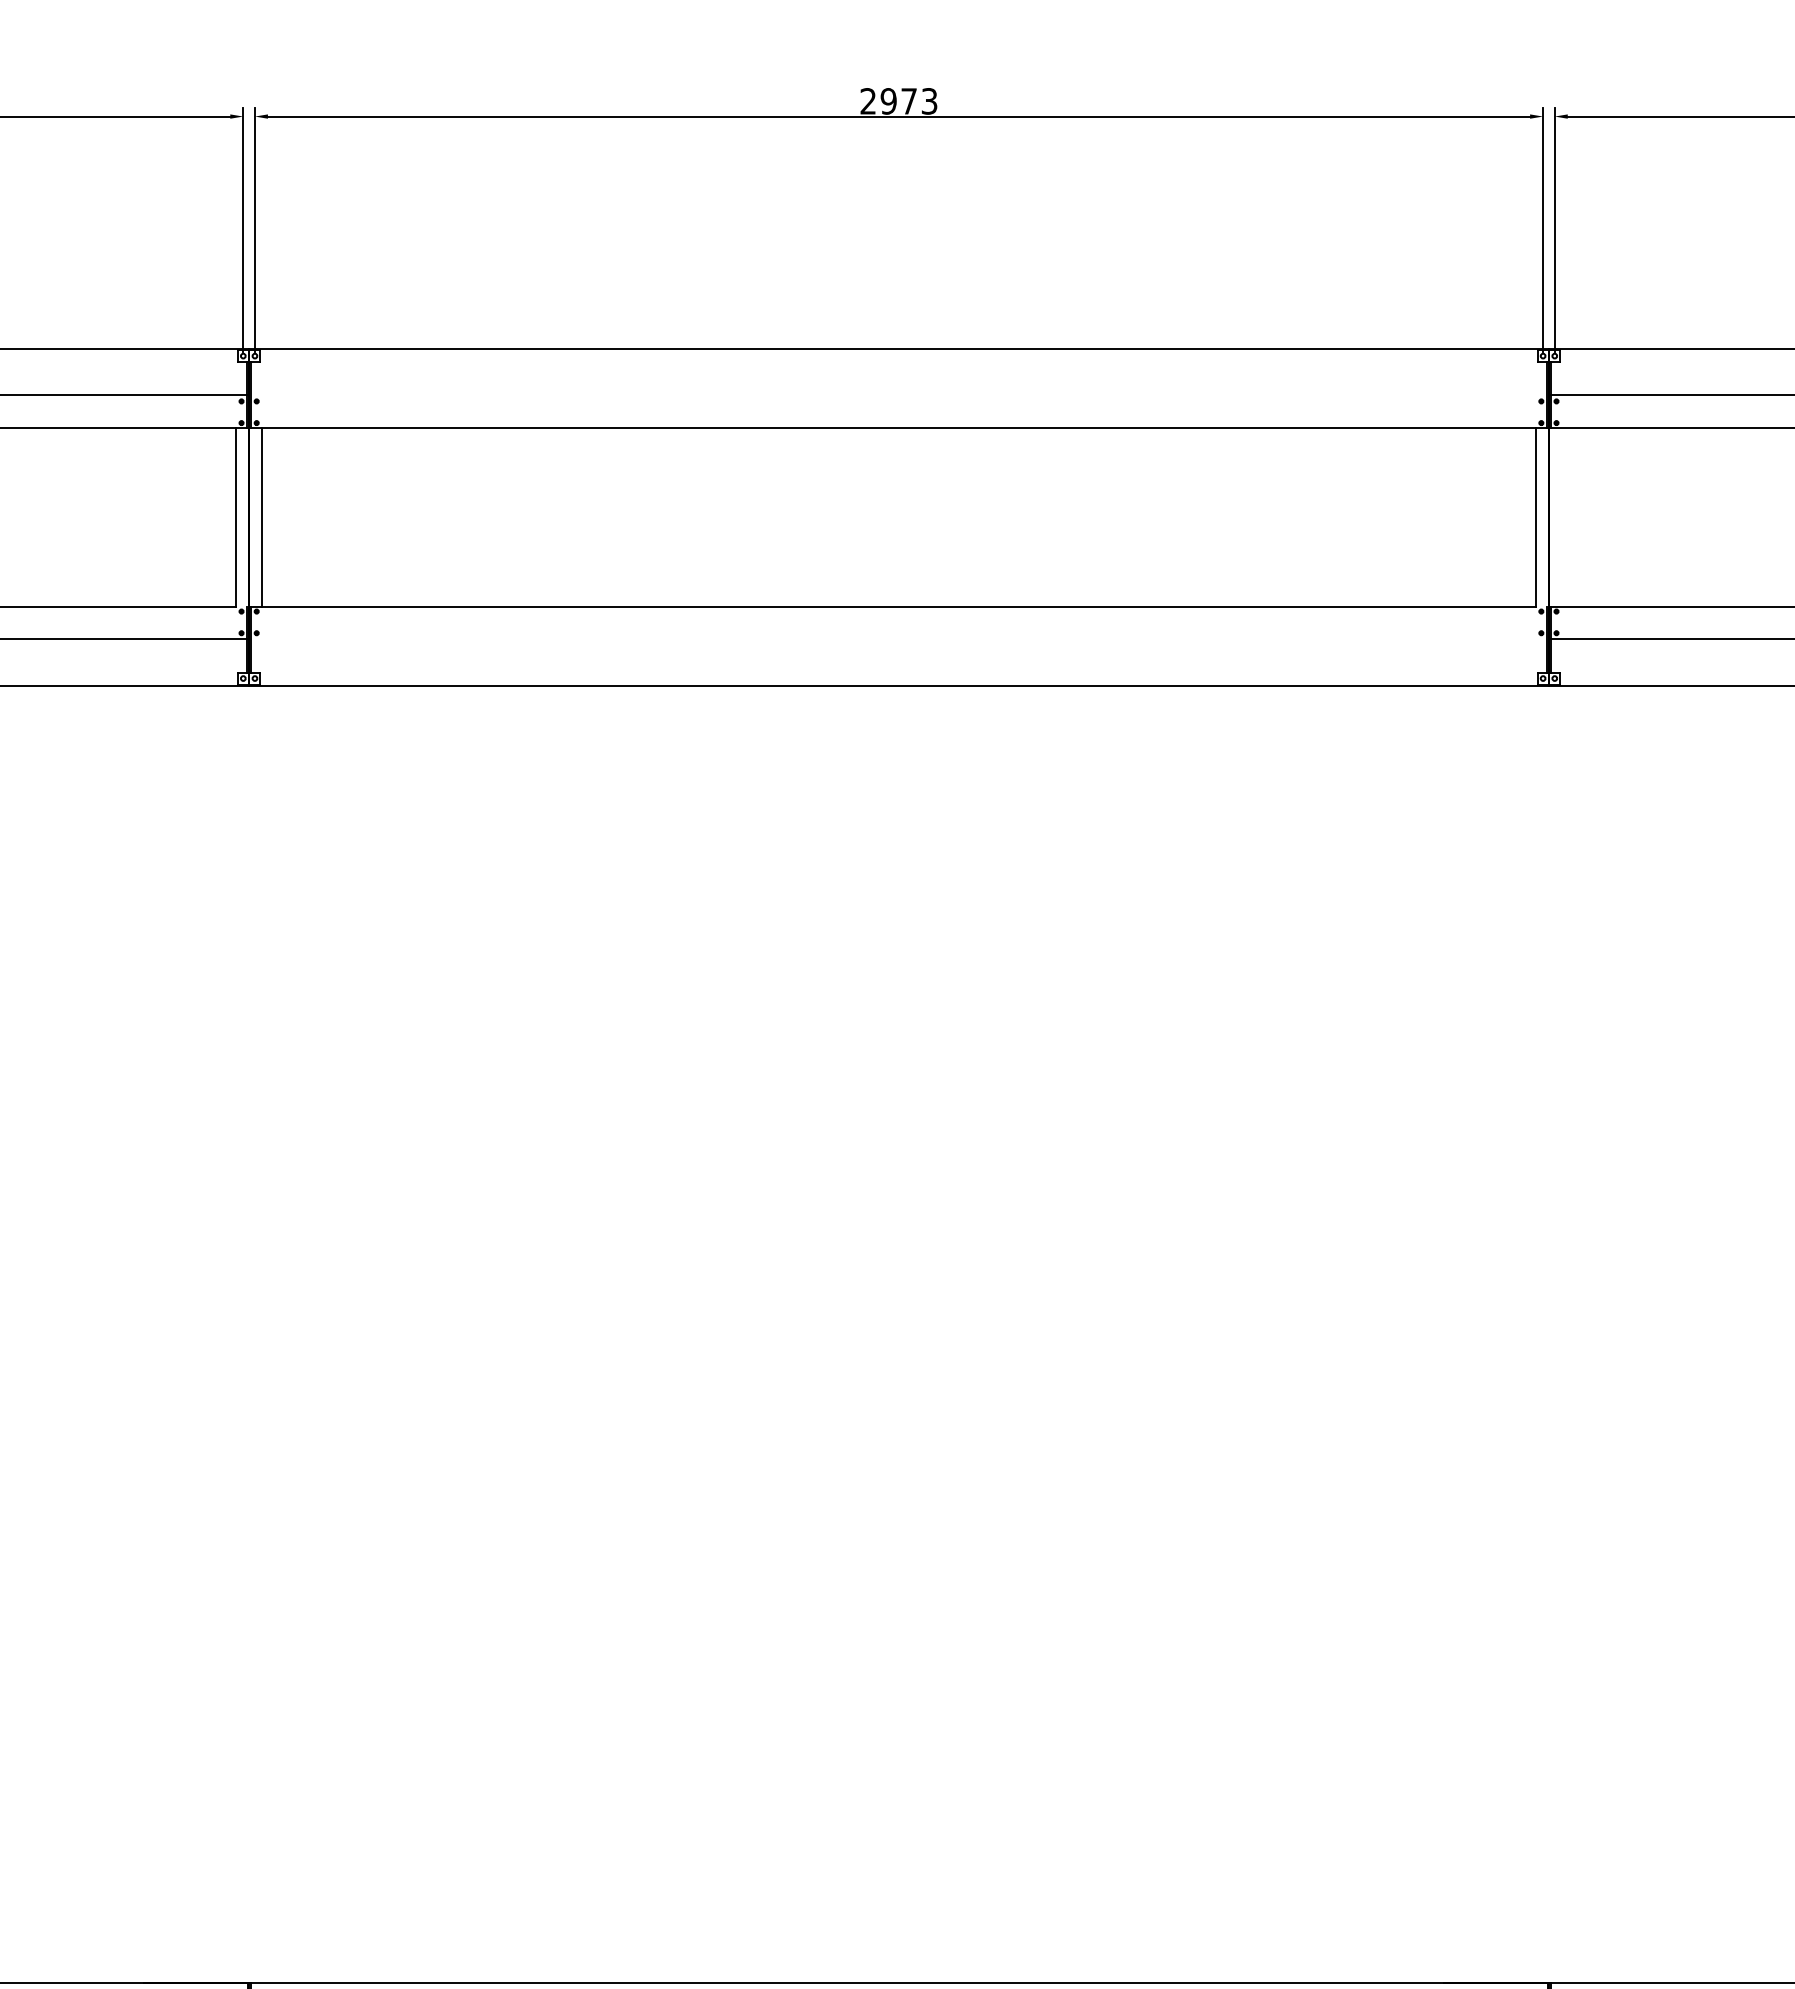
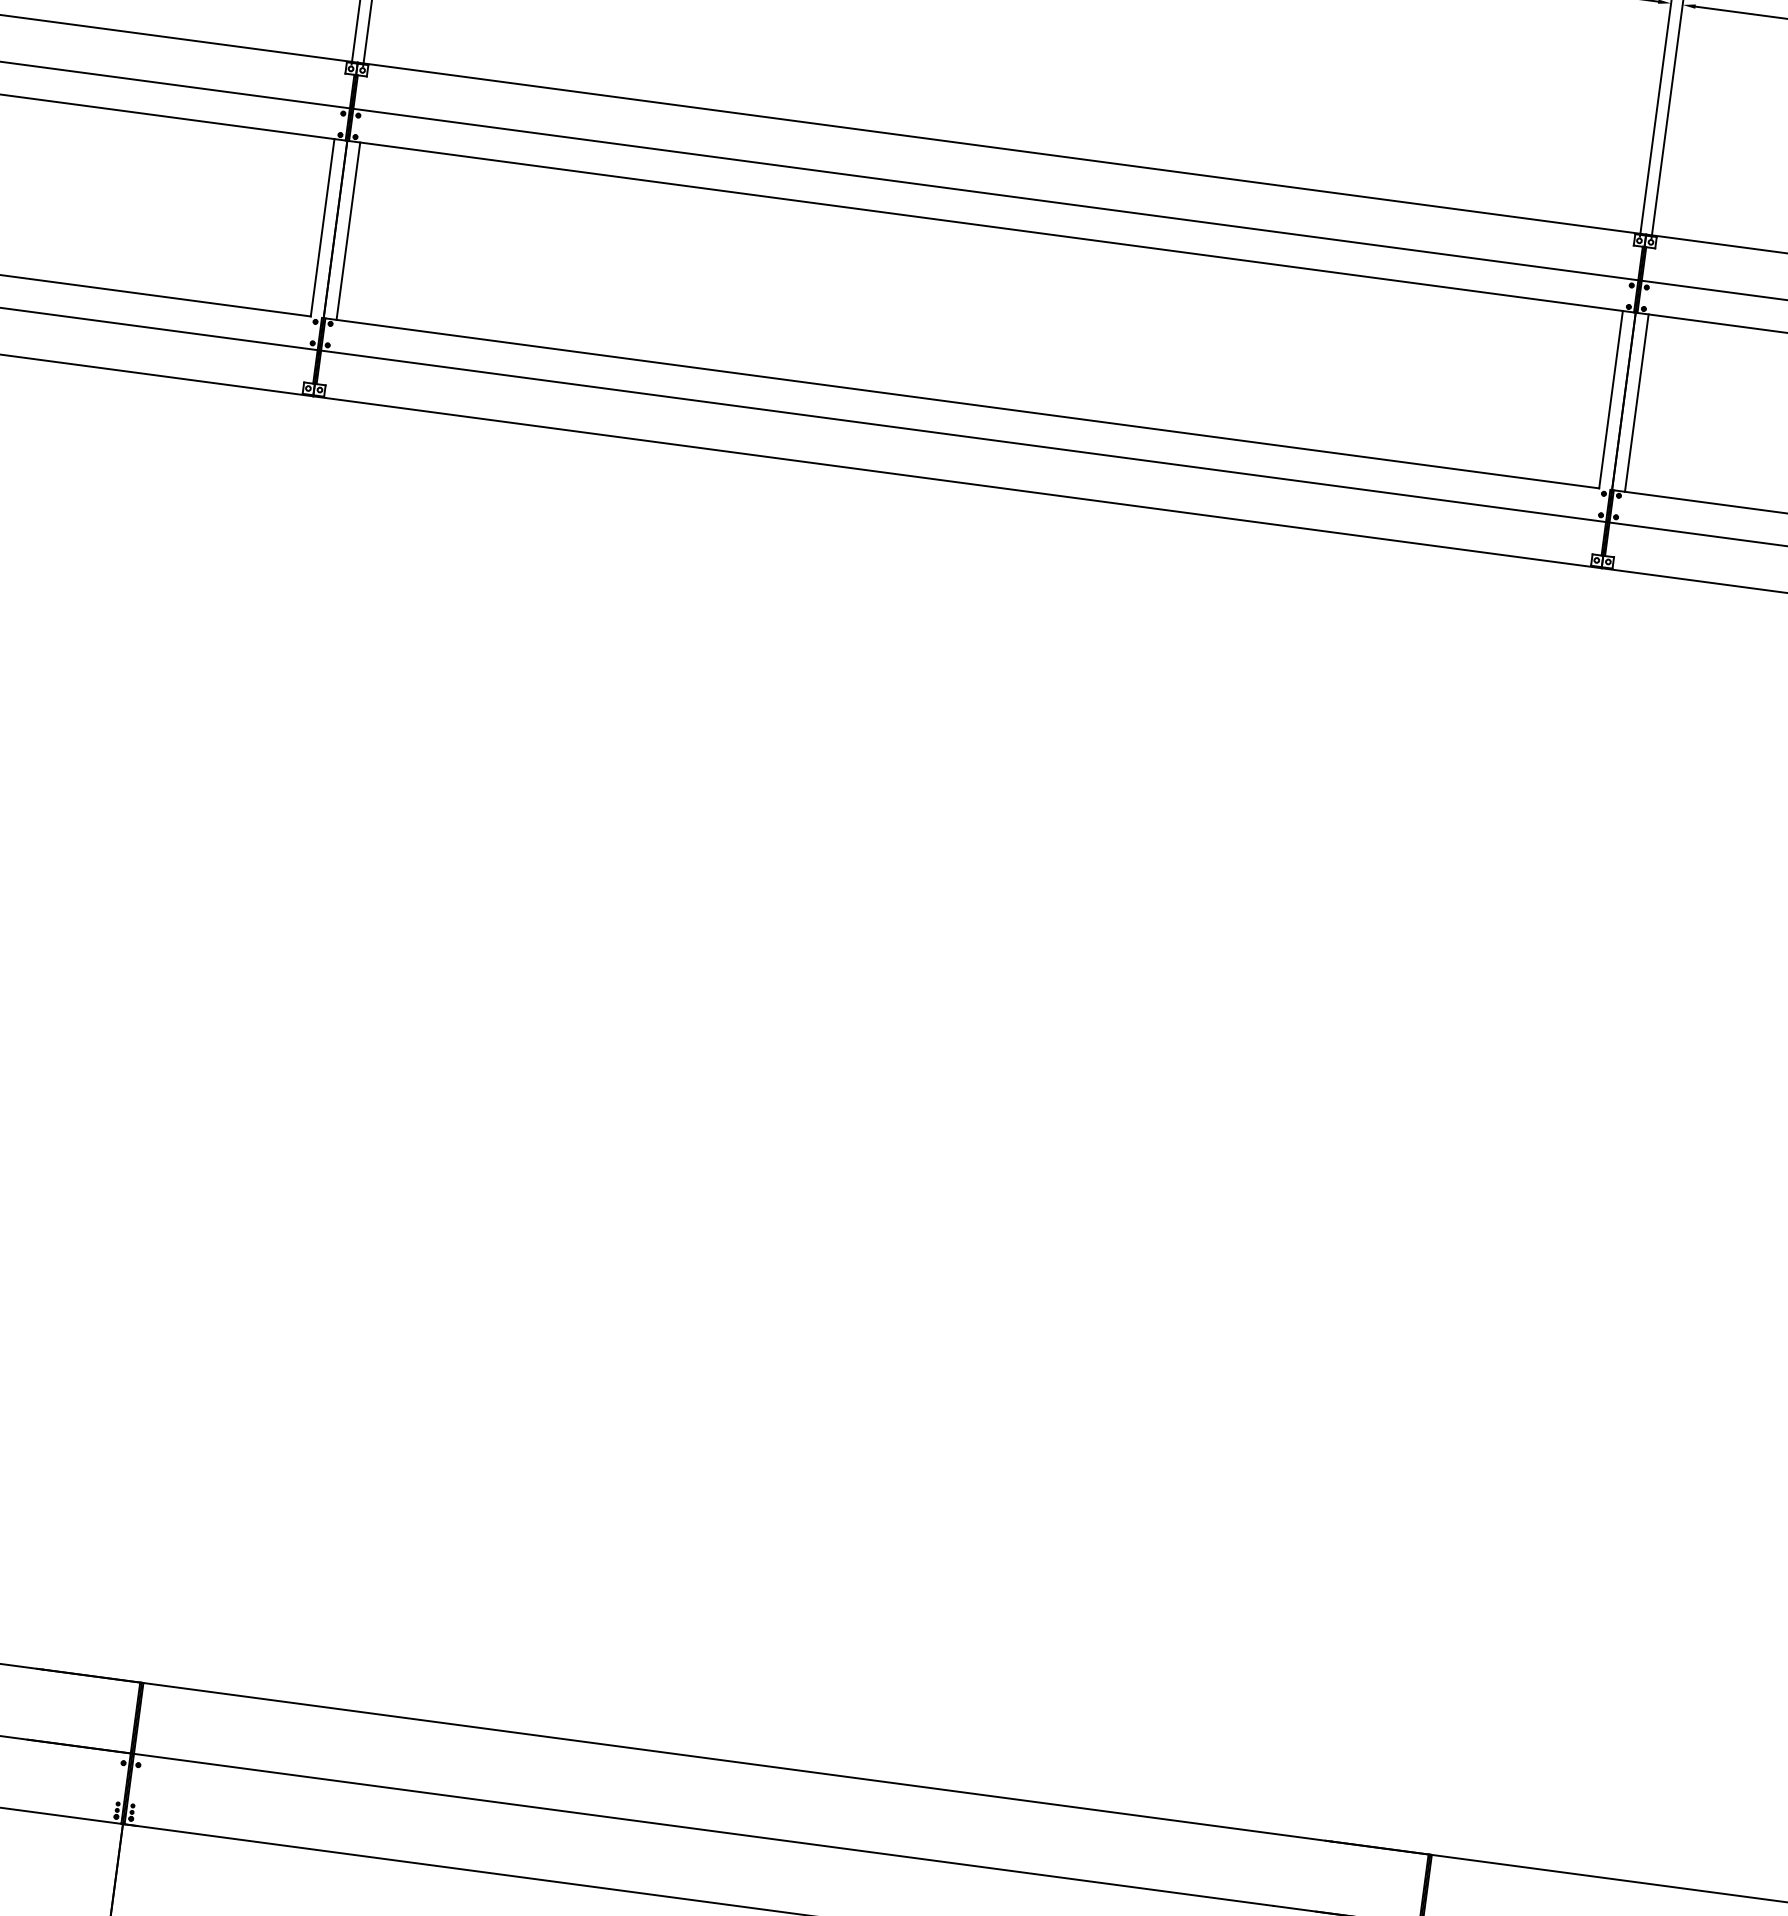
line: (898, 395) -> (995, 194), added
line: (1561, 516) -> (1636, 402), added
line: (898, 639) -> (963, 436), added

